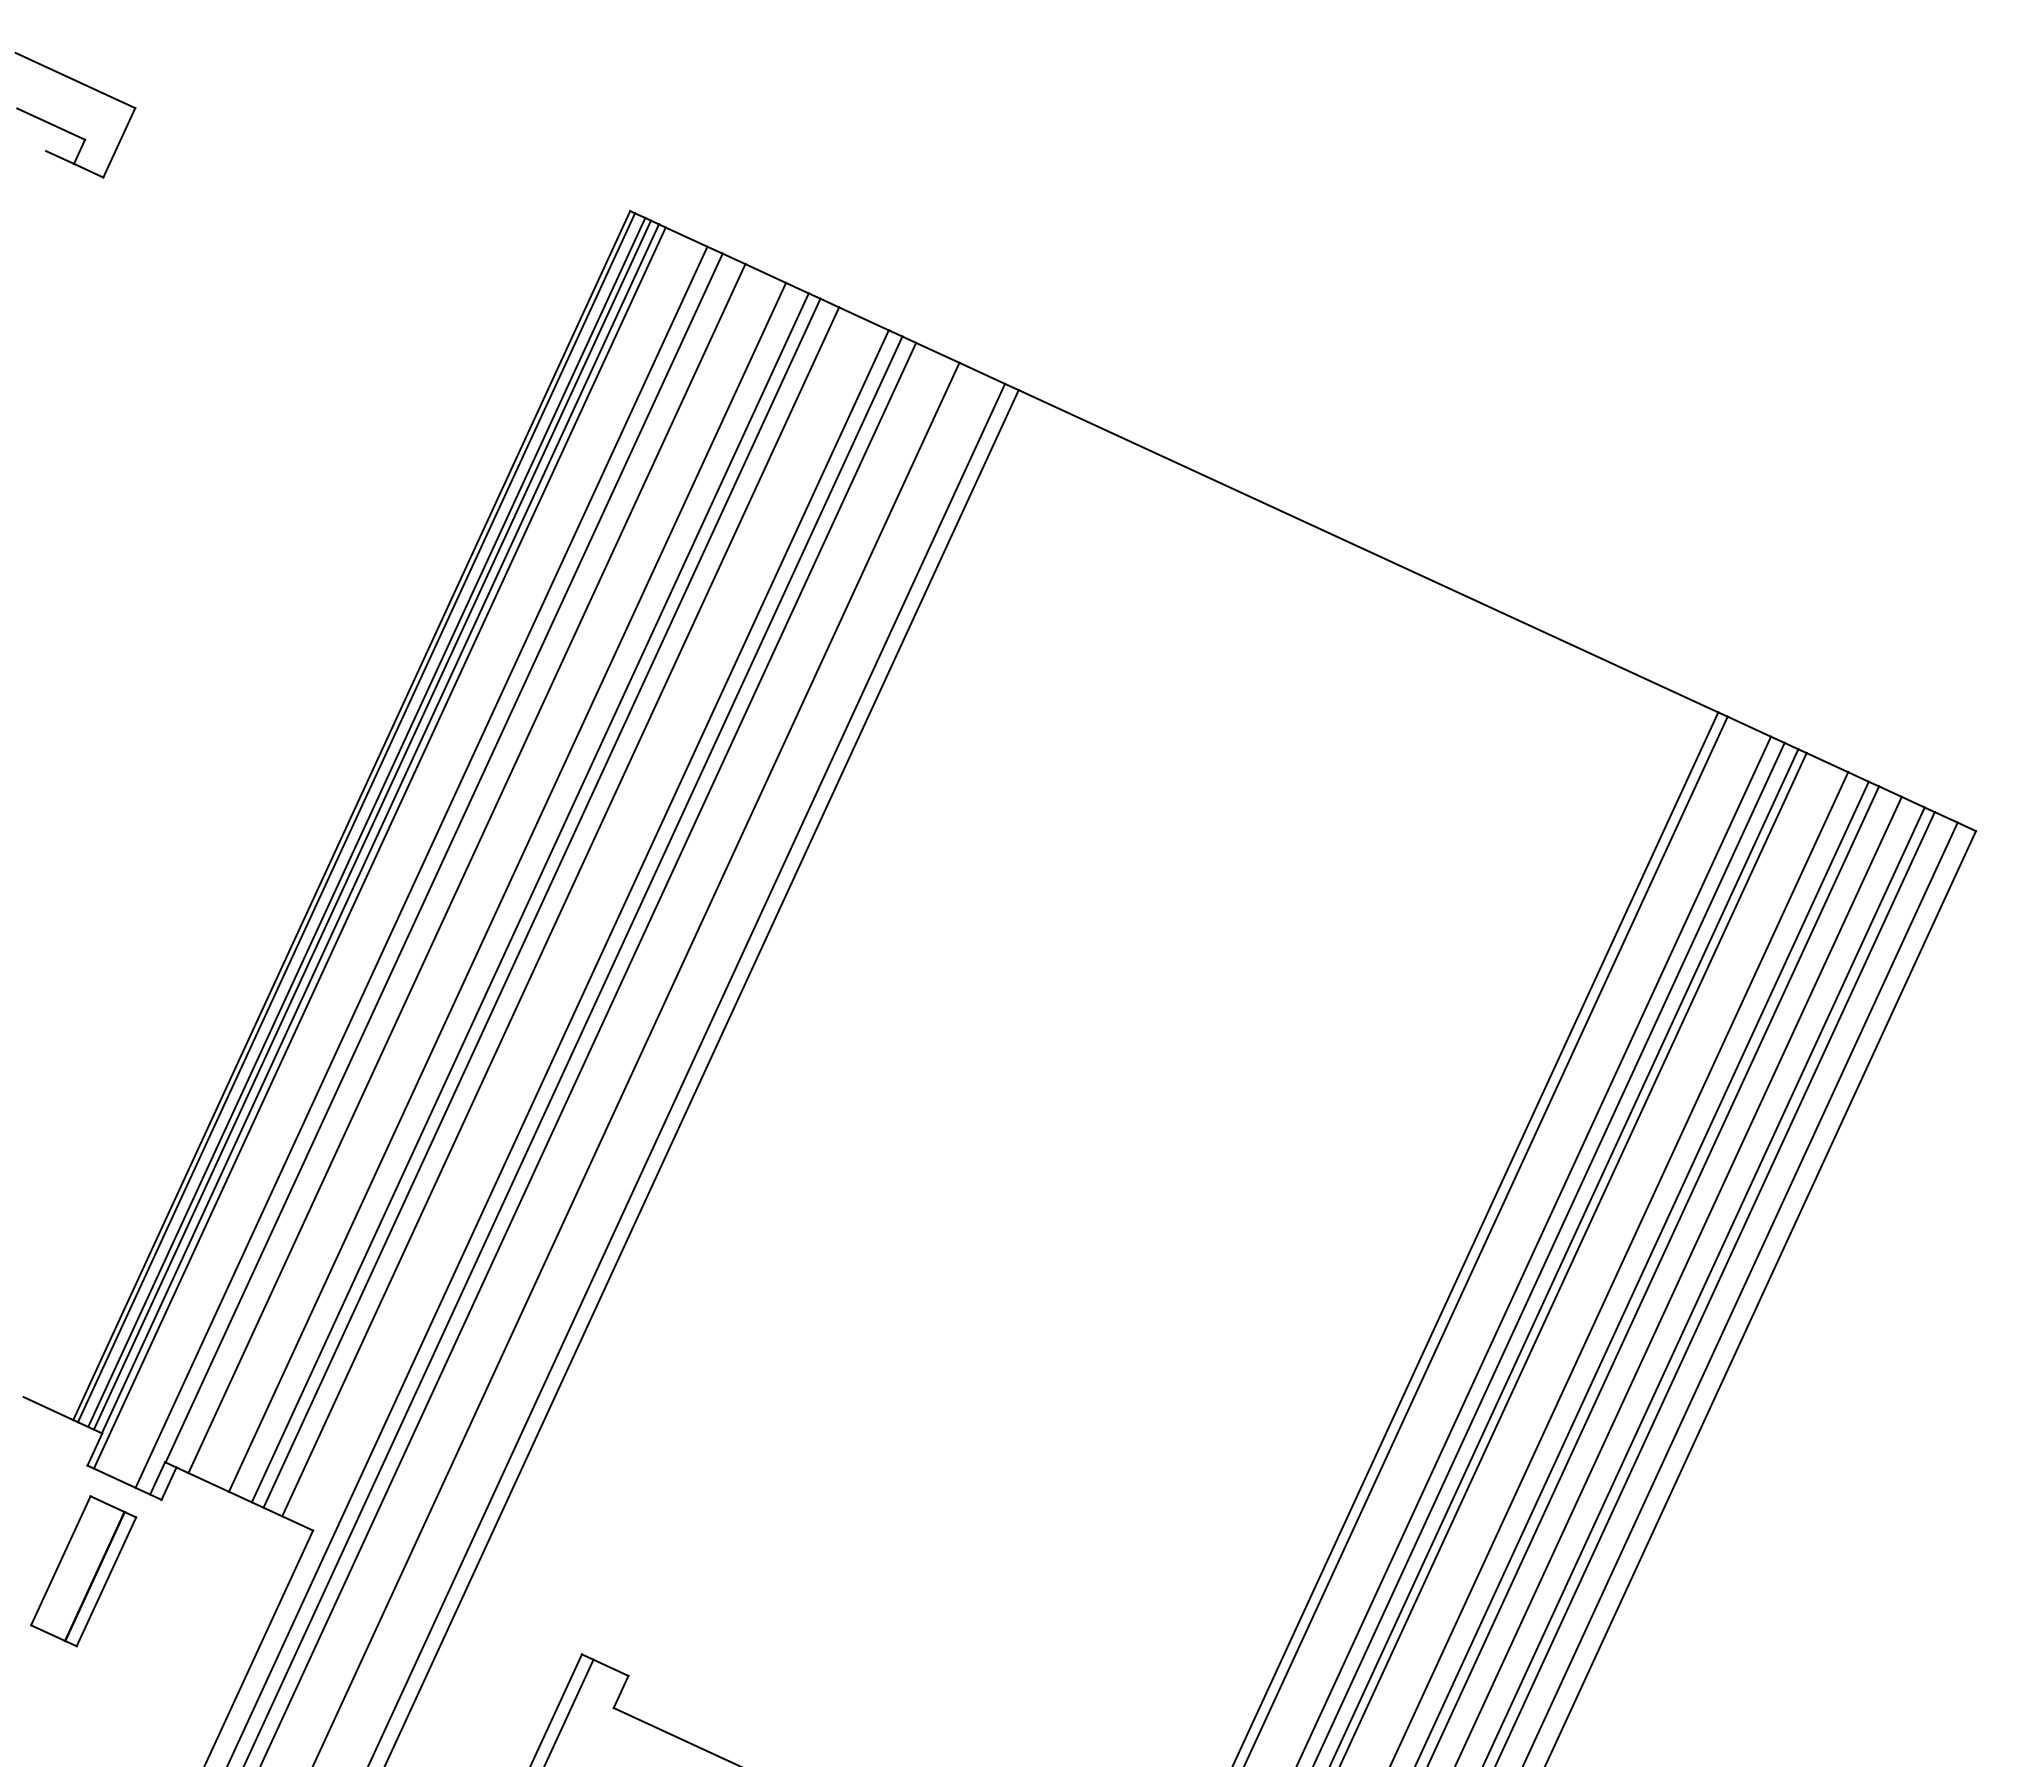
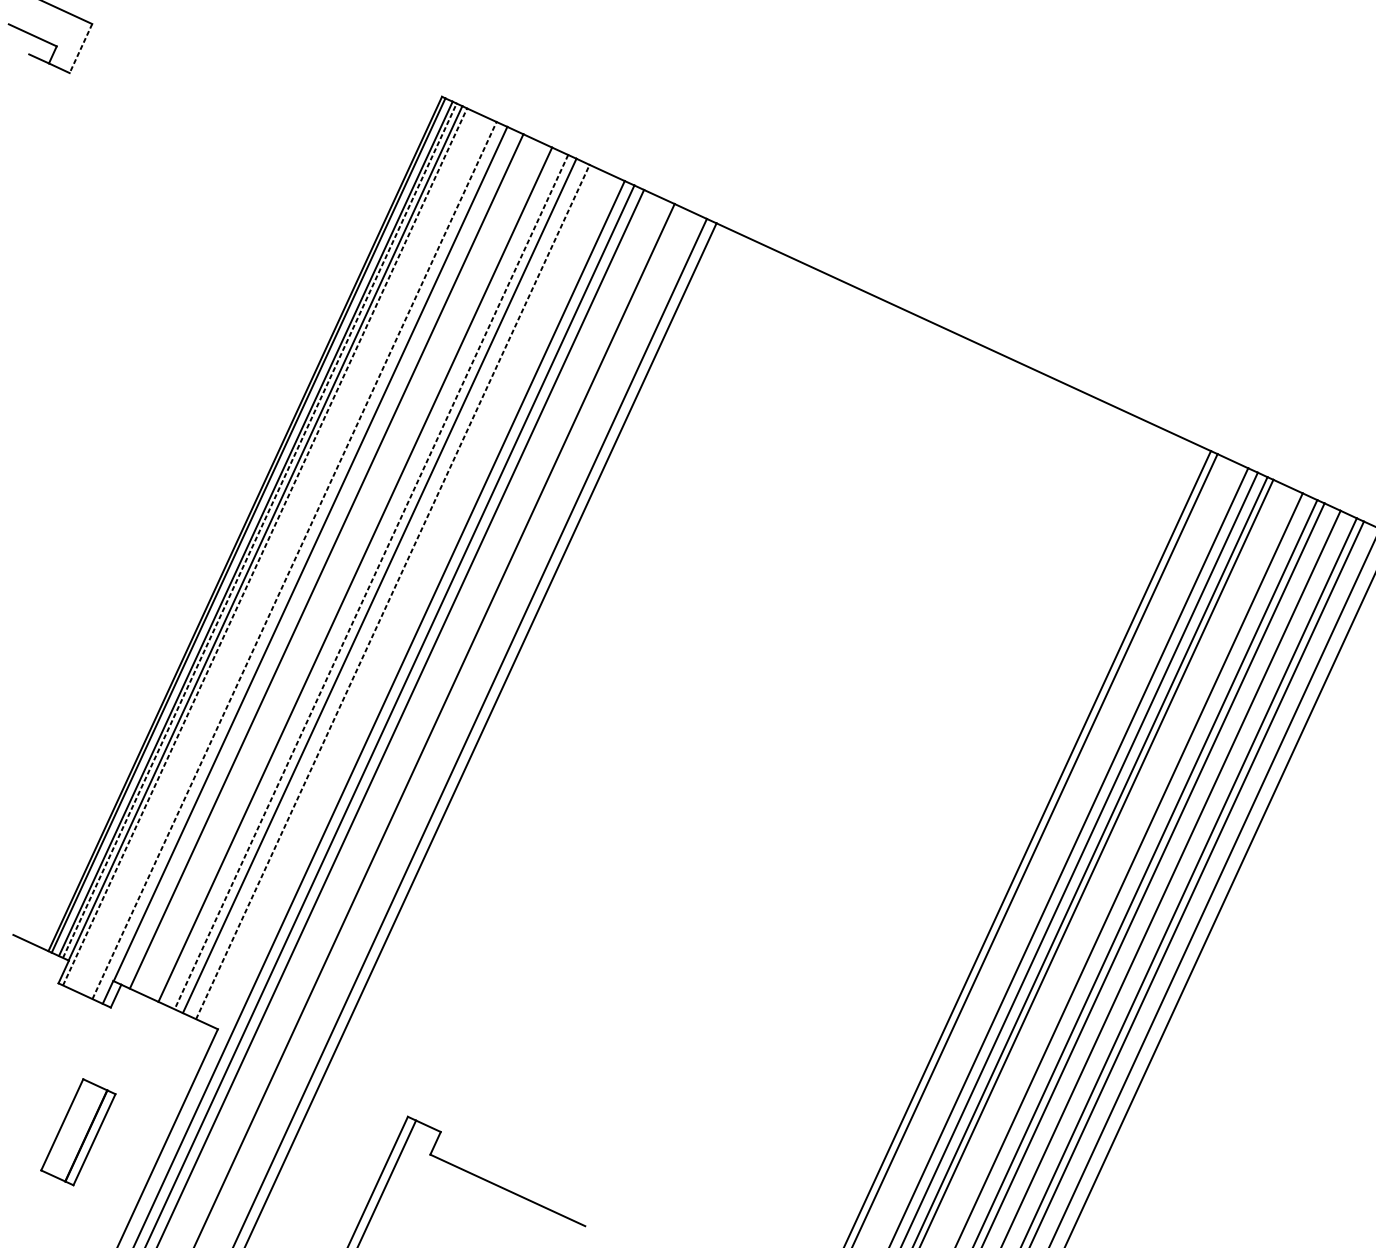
line: (119, 143) -> (81, 49), solid -> dashed
line: (372, 825) -> (259, 531), solid -> dashed
line: (380, 847) -> (265, 546), solid -> dashed
line: (421, 866) -> (294, 559), solid -> dashed
line: (530, 897) -> (371, 581), solid -> dashed
line: (560, 911) -> (392, 591), solid -> dashed
part: (83, 1571) -> (78, 1132), moved

